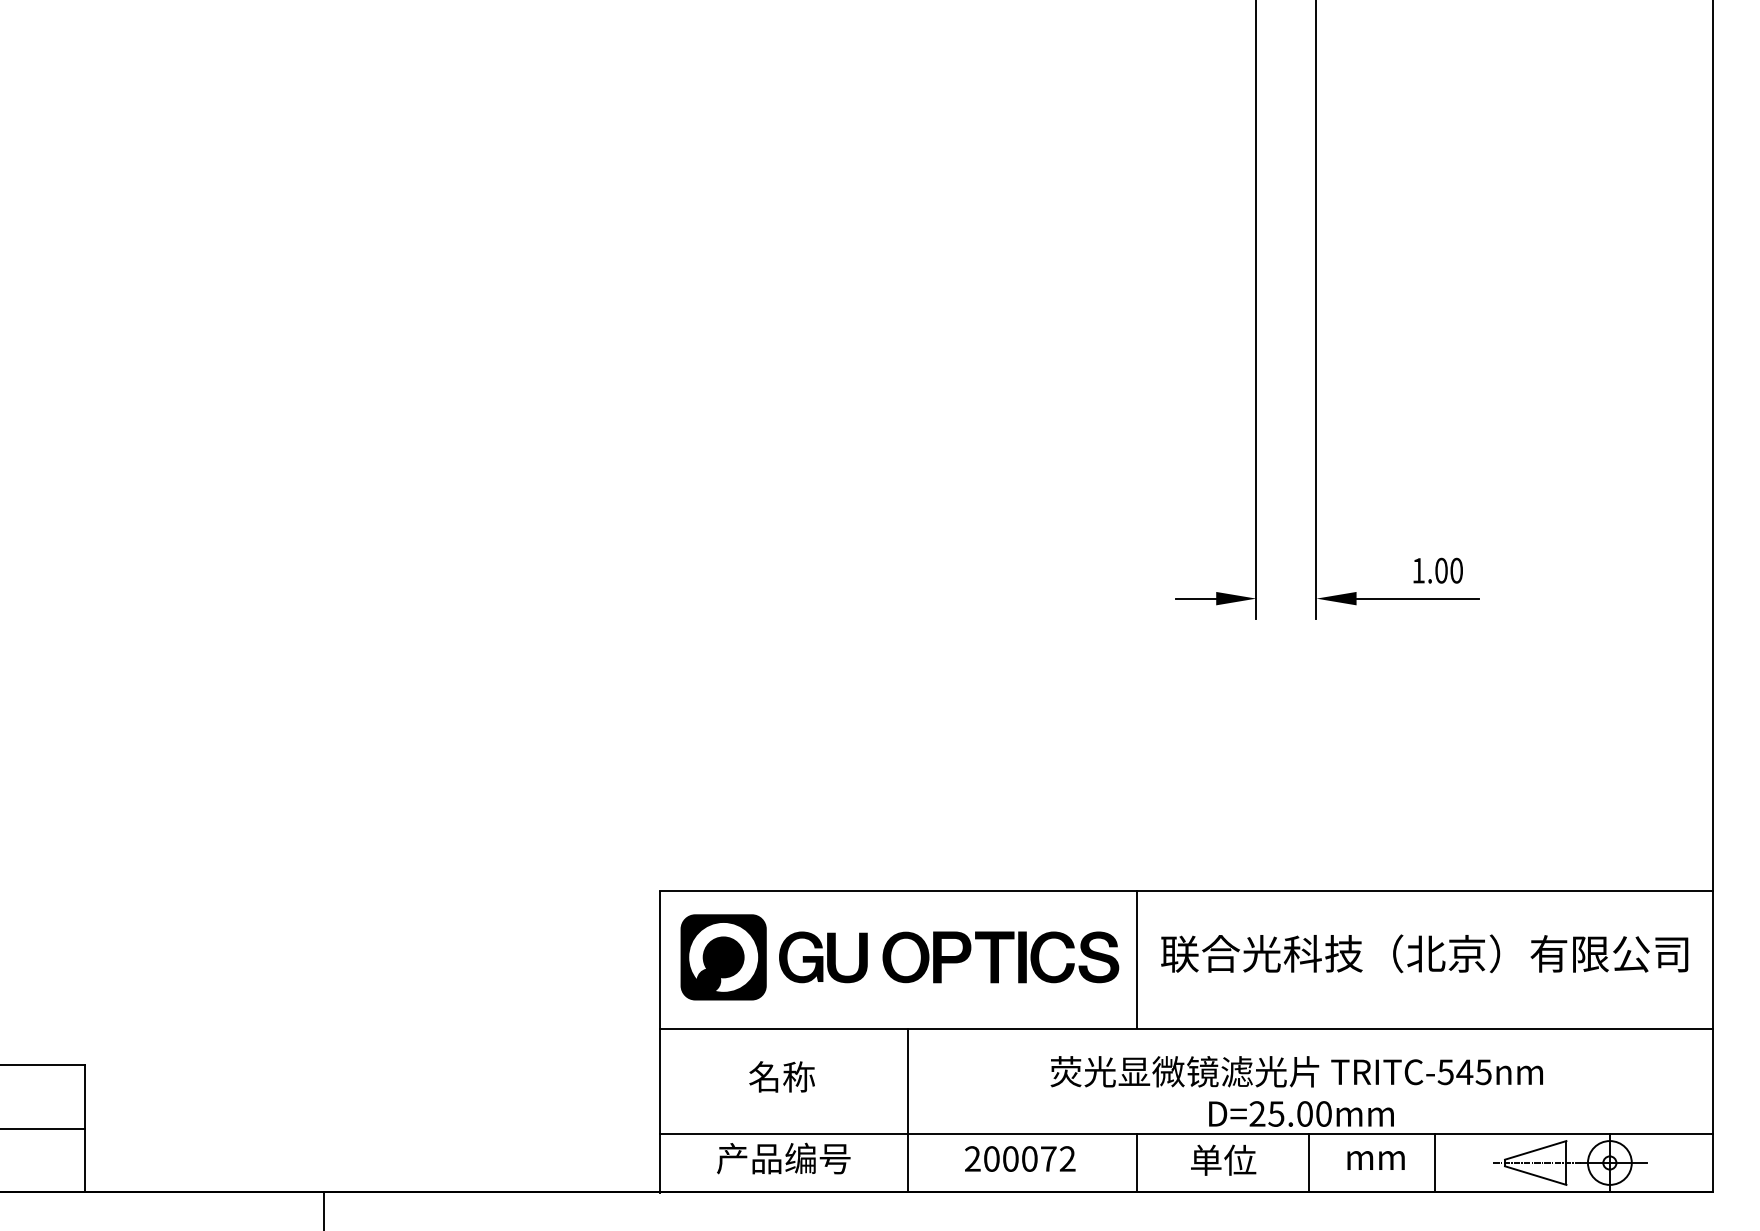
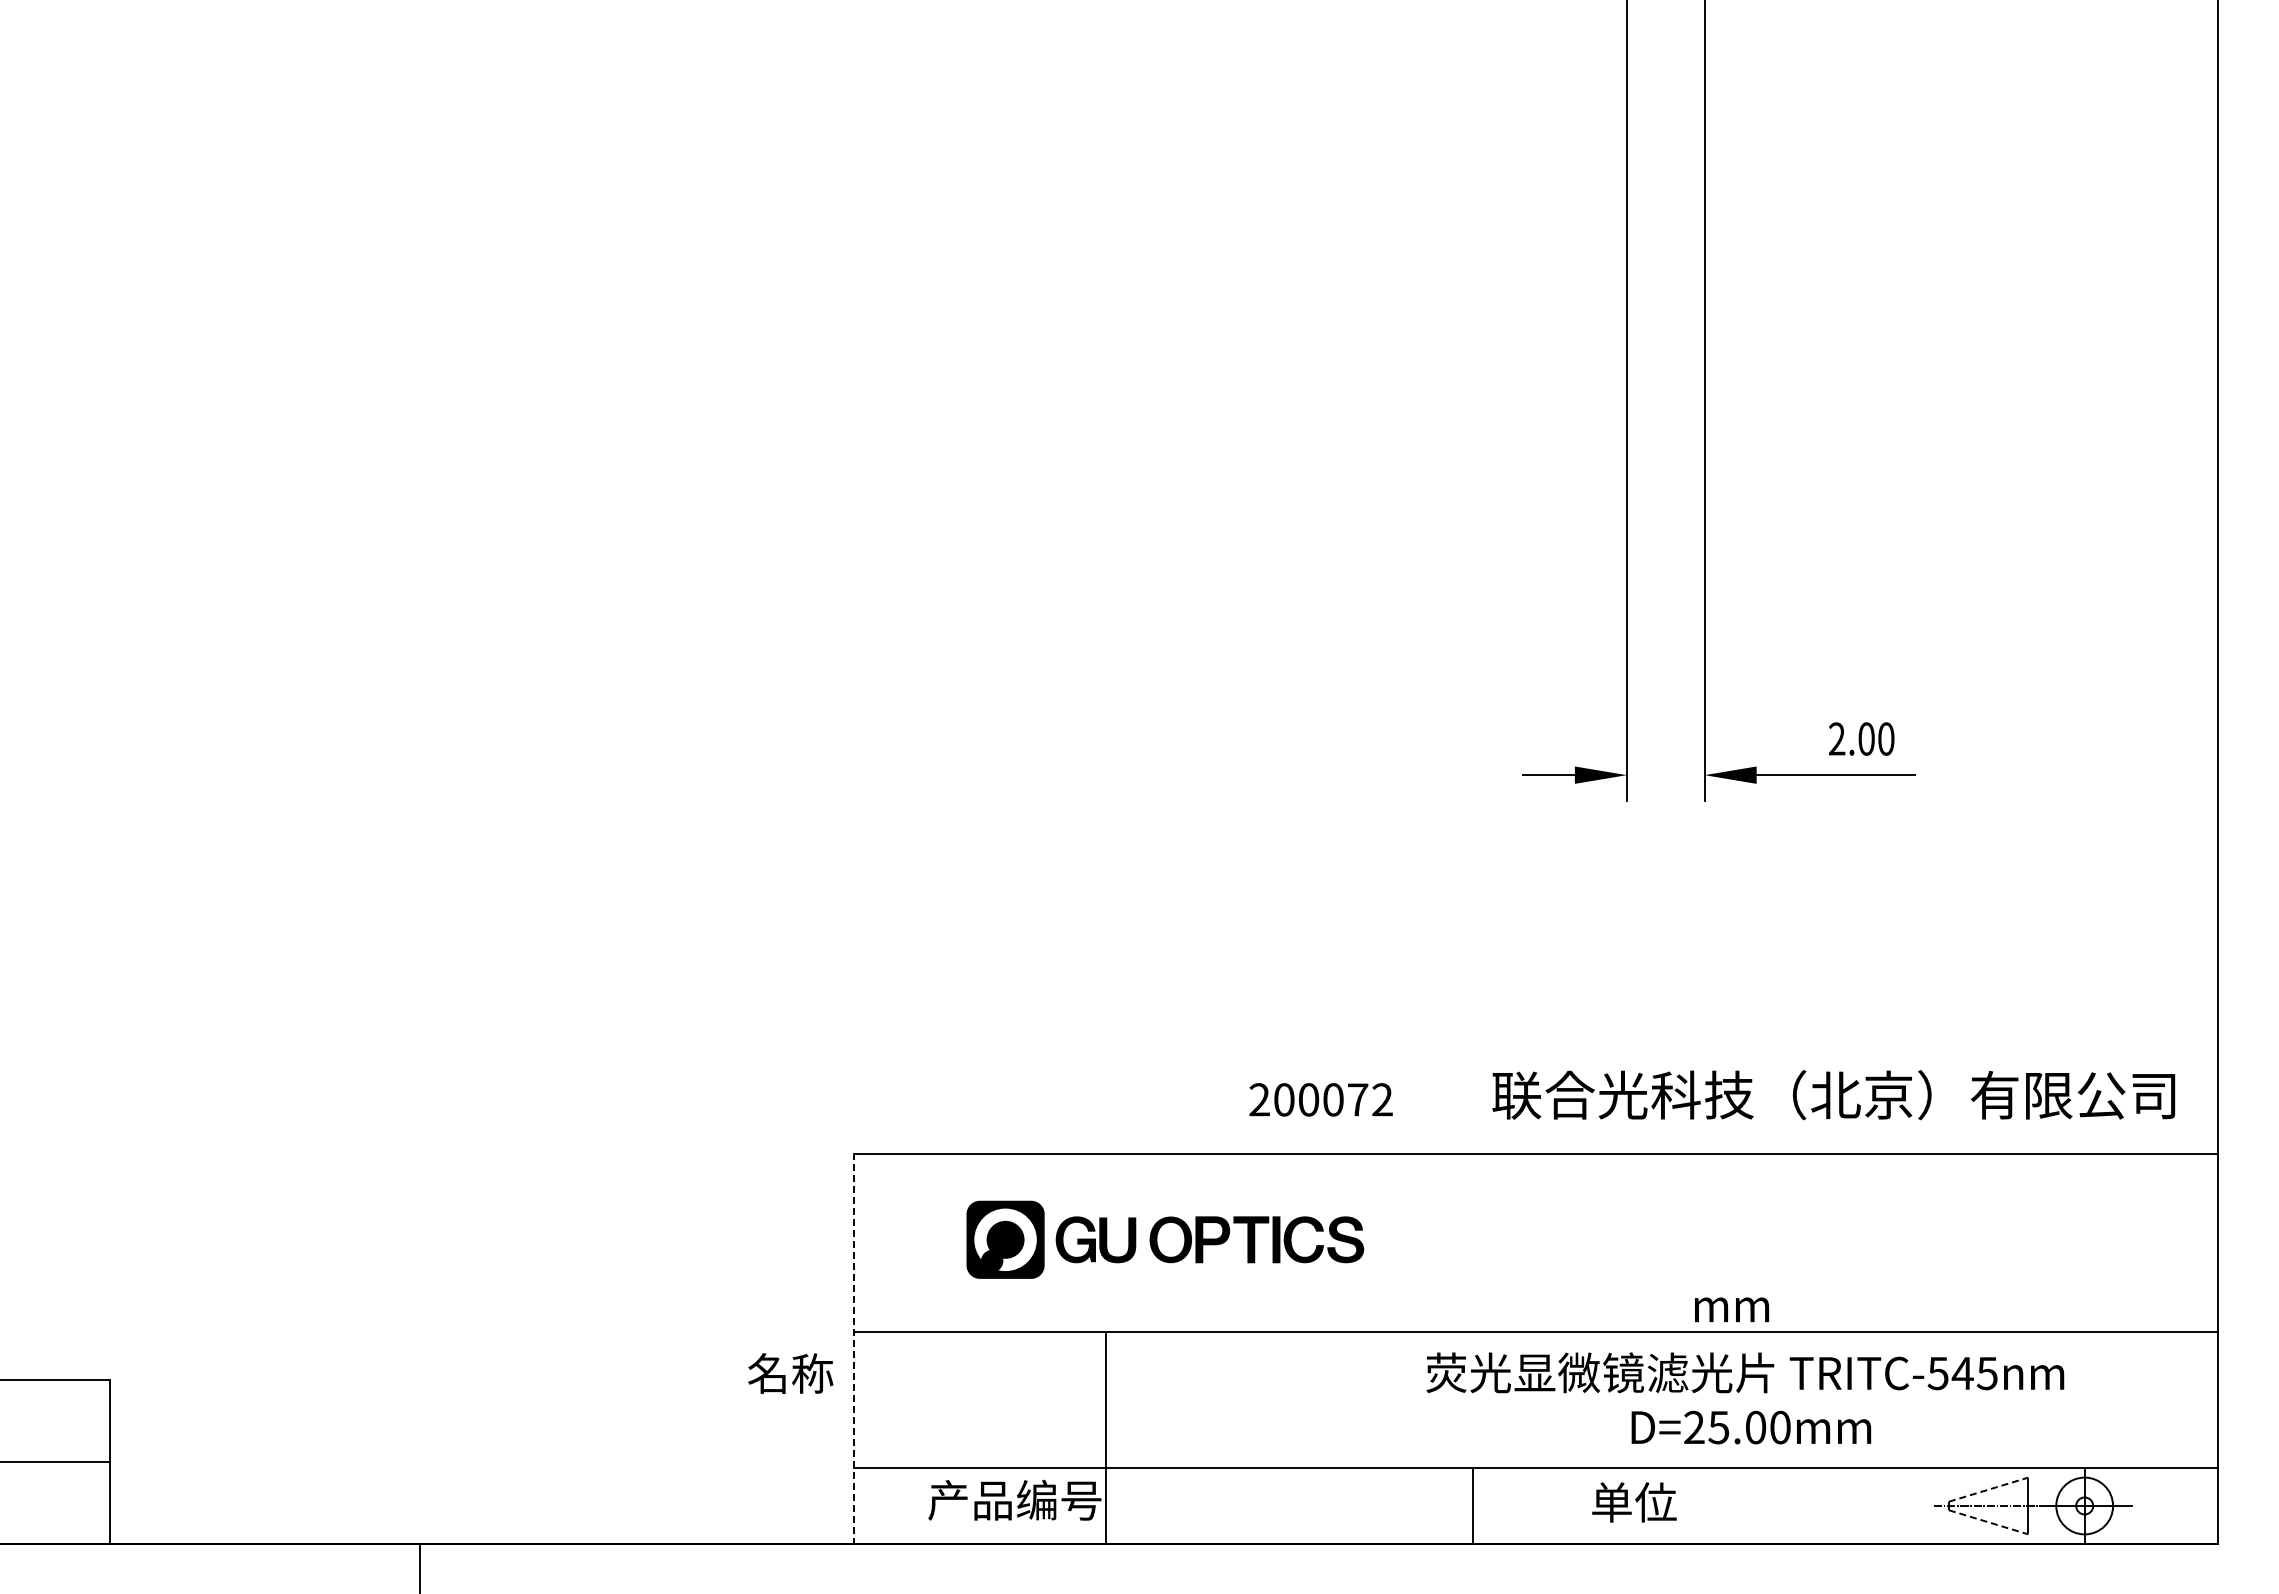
text: (1418, 570) -> (1837, 738), 1.00 -> 2.00
text: (1424, 954) -> (1833, 1095), moved
part: (900, 957) -> (1165, 1239), size x0.7
line: (1137, 959) -> (1472, 1242), removed
line: (659, 1042) -> (854, 1349), solid -> dashed
text: (781, 1076) -> (790, 1373), moved
text: (1296, 1091) -> (1745, 1398), moved
line: (907, 1110) -> (1105, 1437), moved
line: (1535, 1150) -> (1988, 1489), solid -> dashed
text: (1019, 1158) -> (1320, 1099), moved
text: (1223, 1160) -> (1634, 1502), moved
text: (1375, 1160) -> (1731, 1309), moved
line: (1308, 1162) -> (1694, 1505), removed
line: (1435, 1162) -> (1858, 1505), removed
line: (1535, 1175) -> (1988, 1522), solid -> dashed

